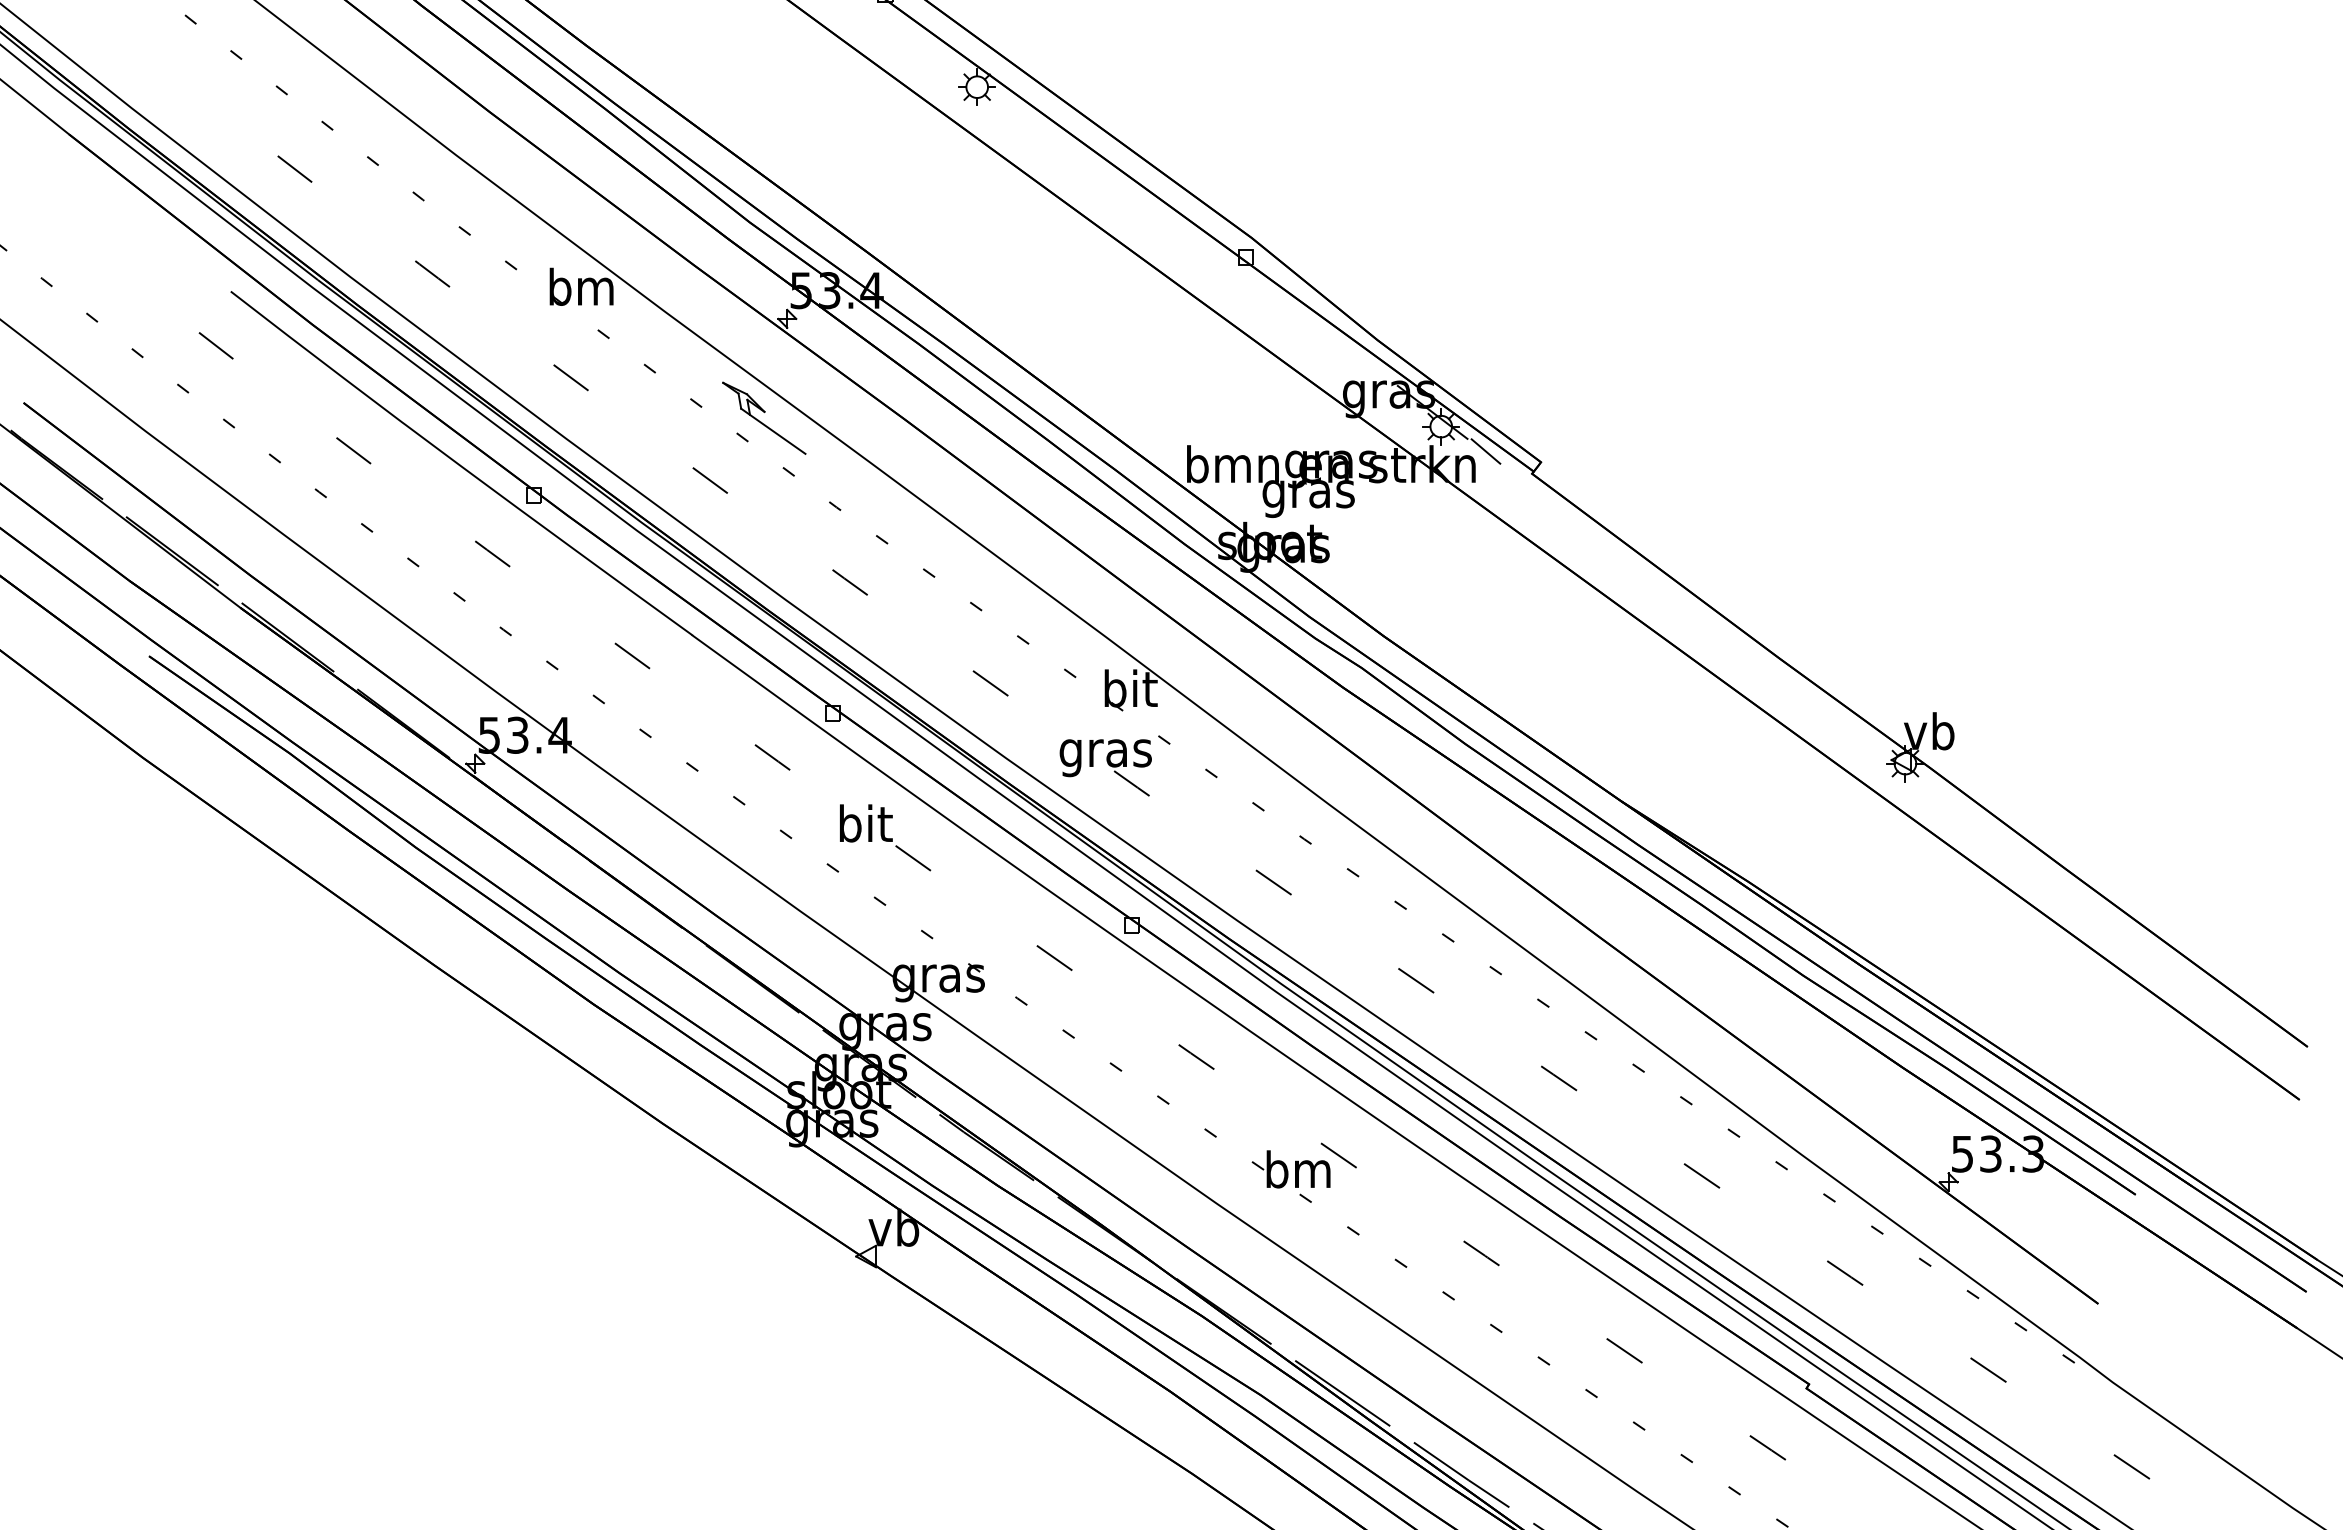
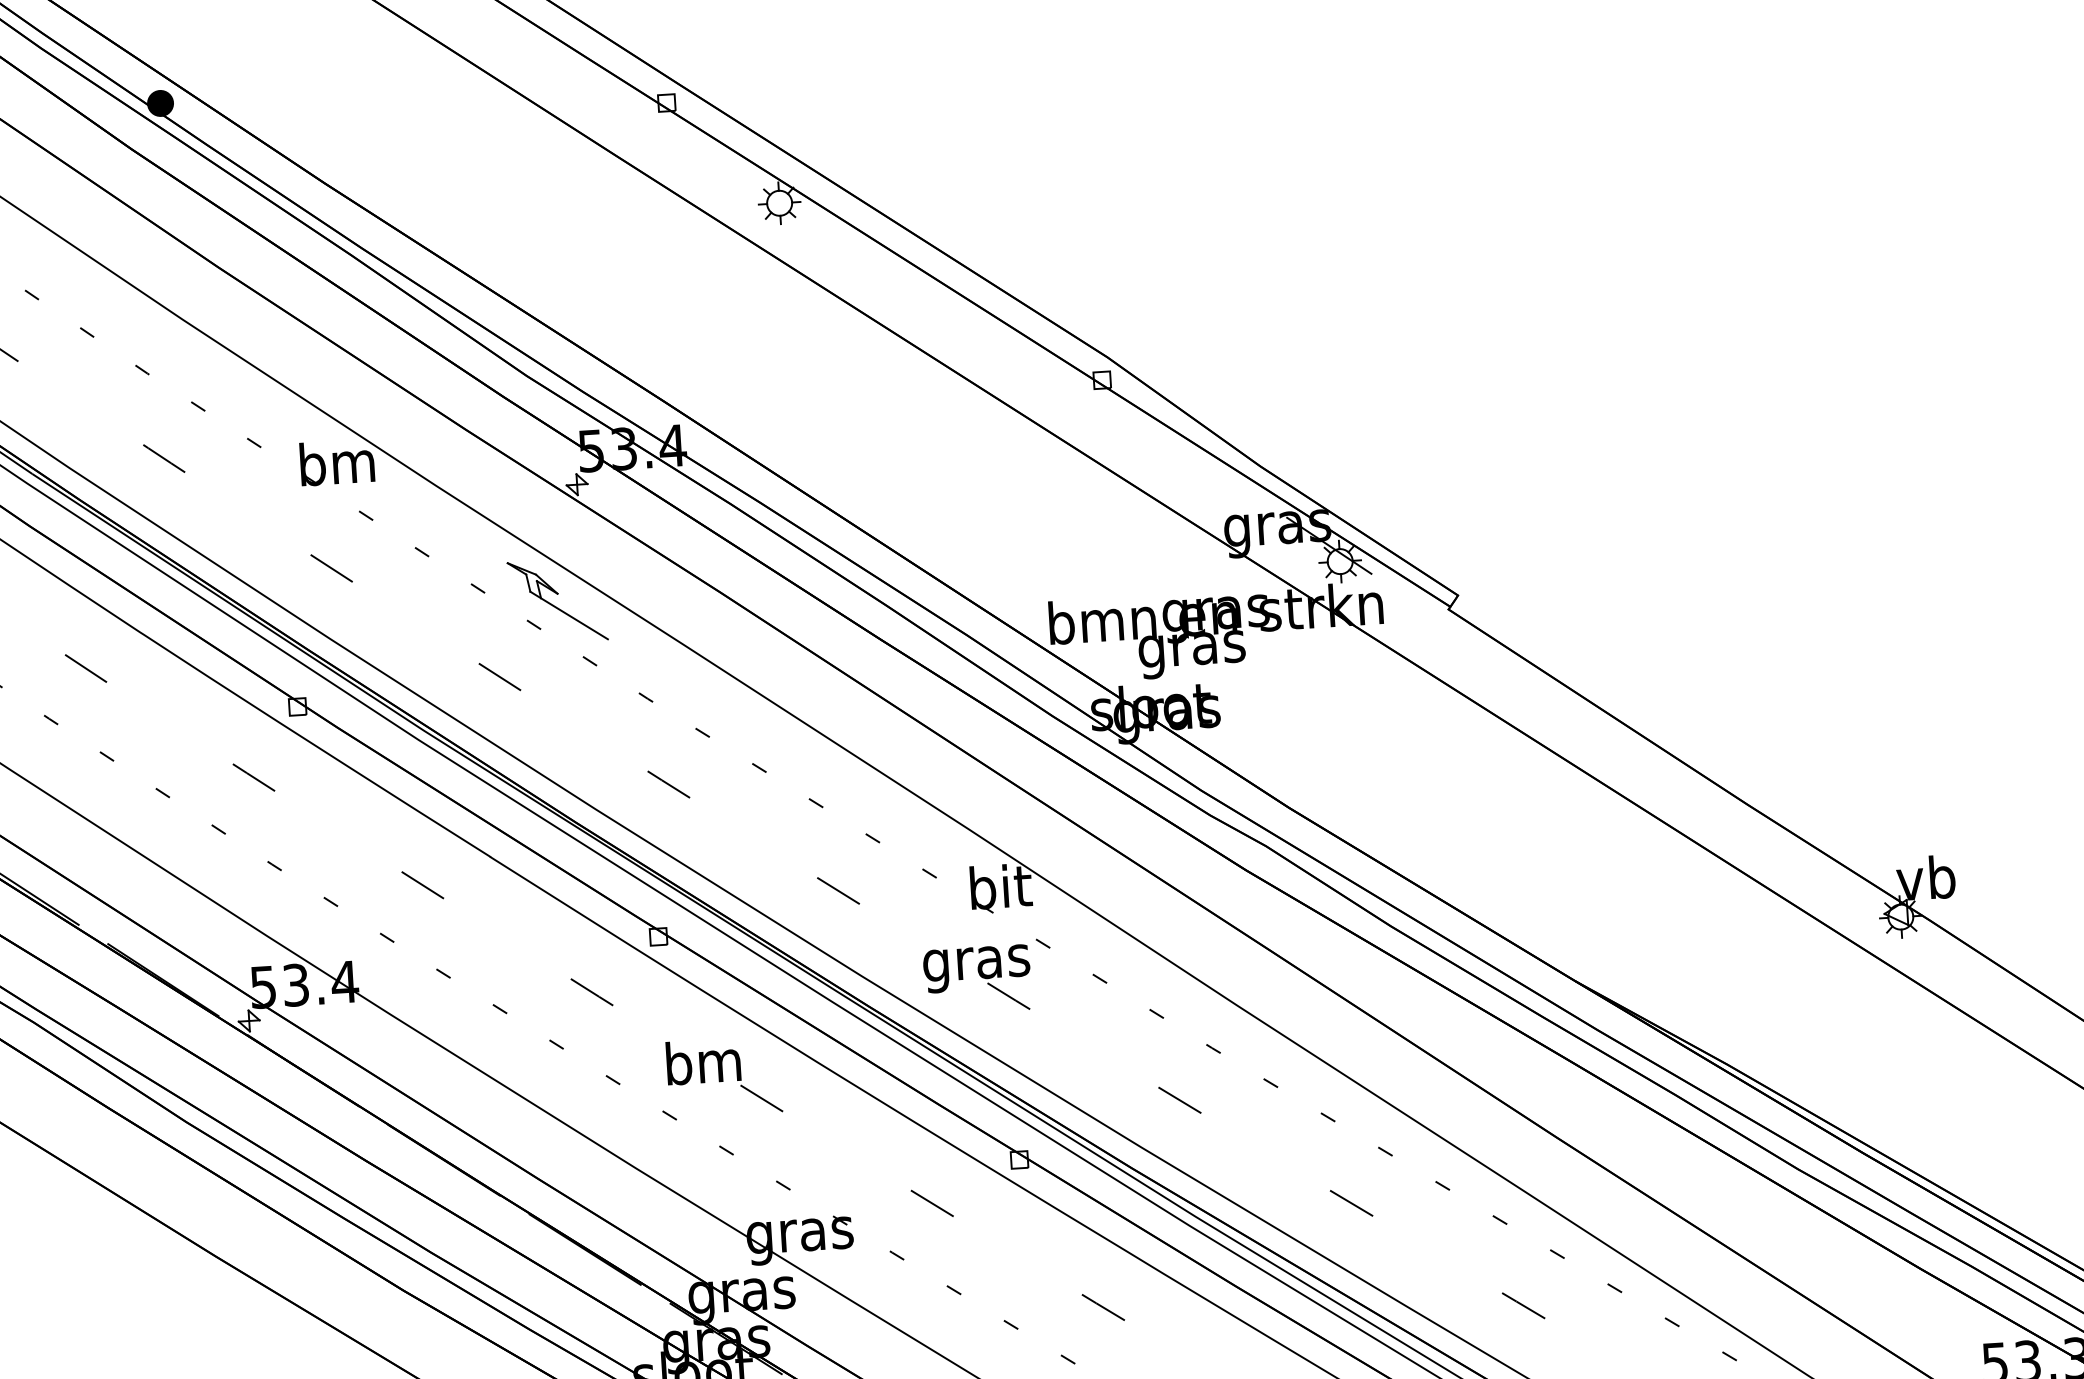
line: (1485, 451) -> (1393, 587), removed
text: (864, 823) -> (702, 1061), bit -> bm

